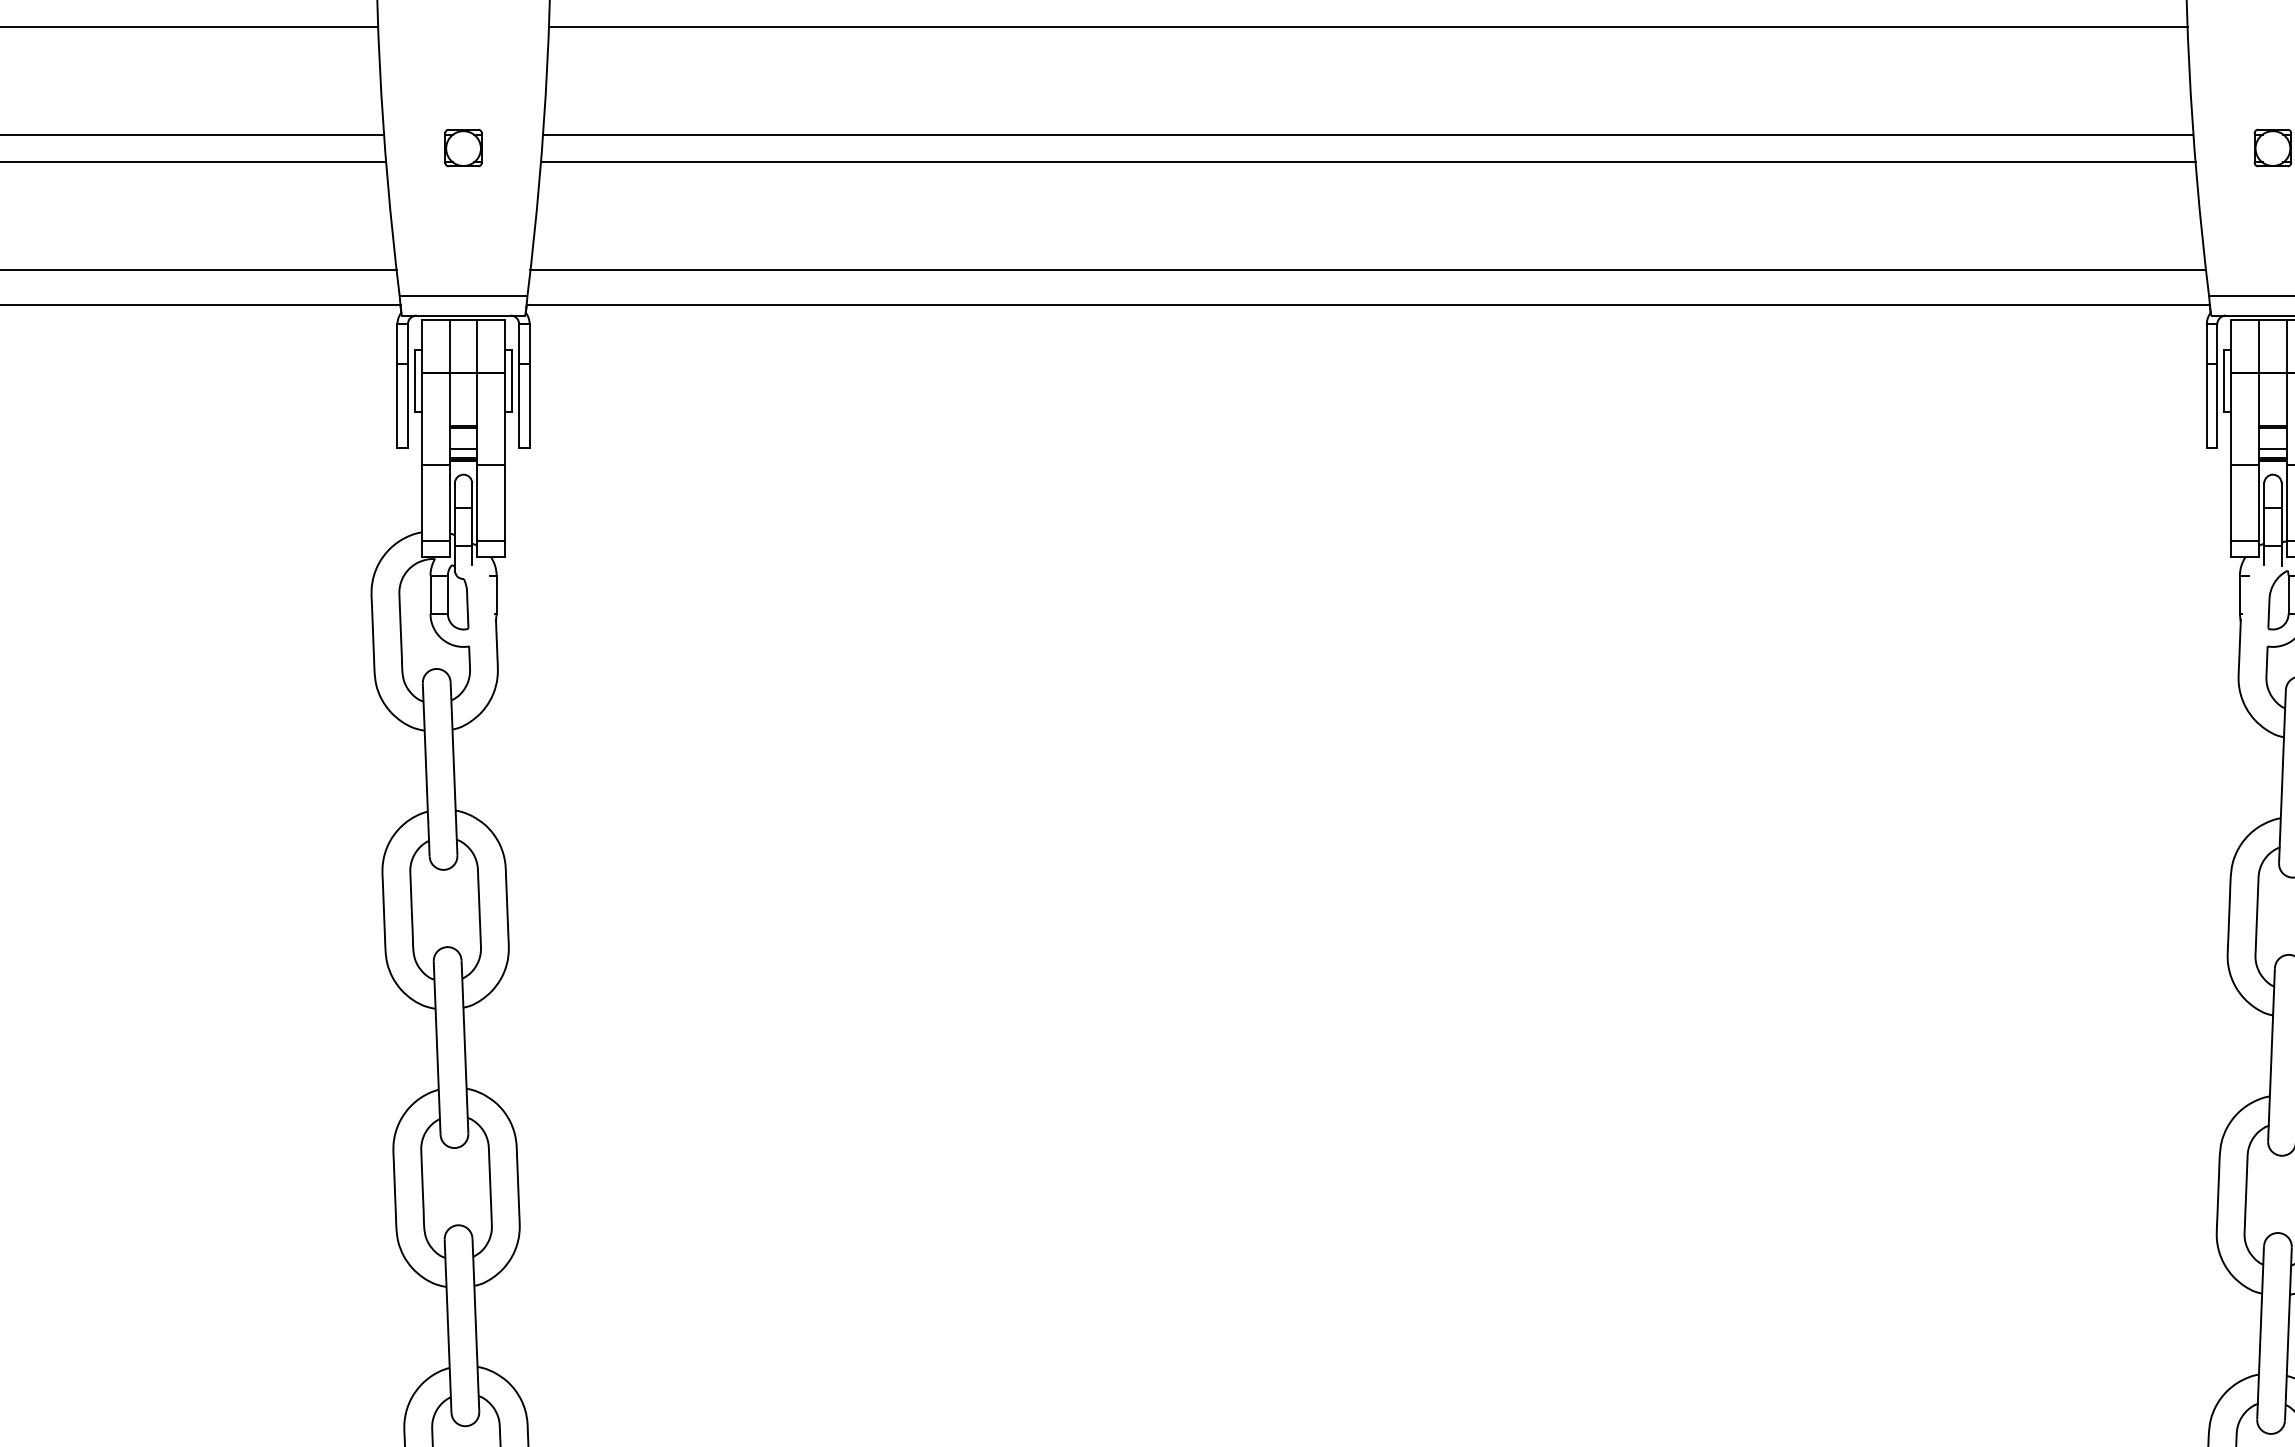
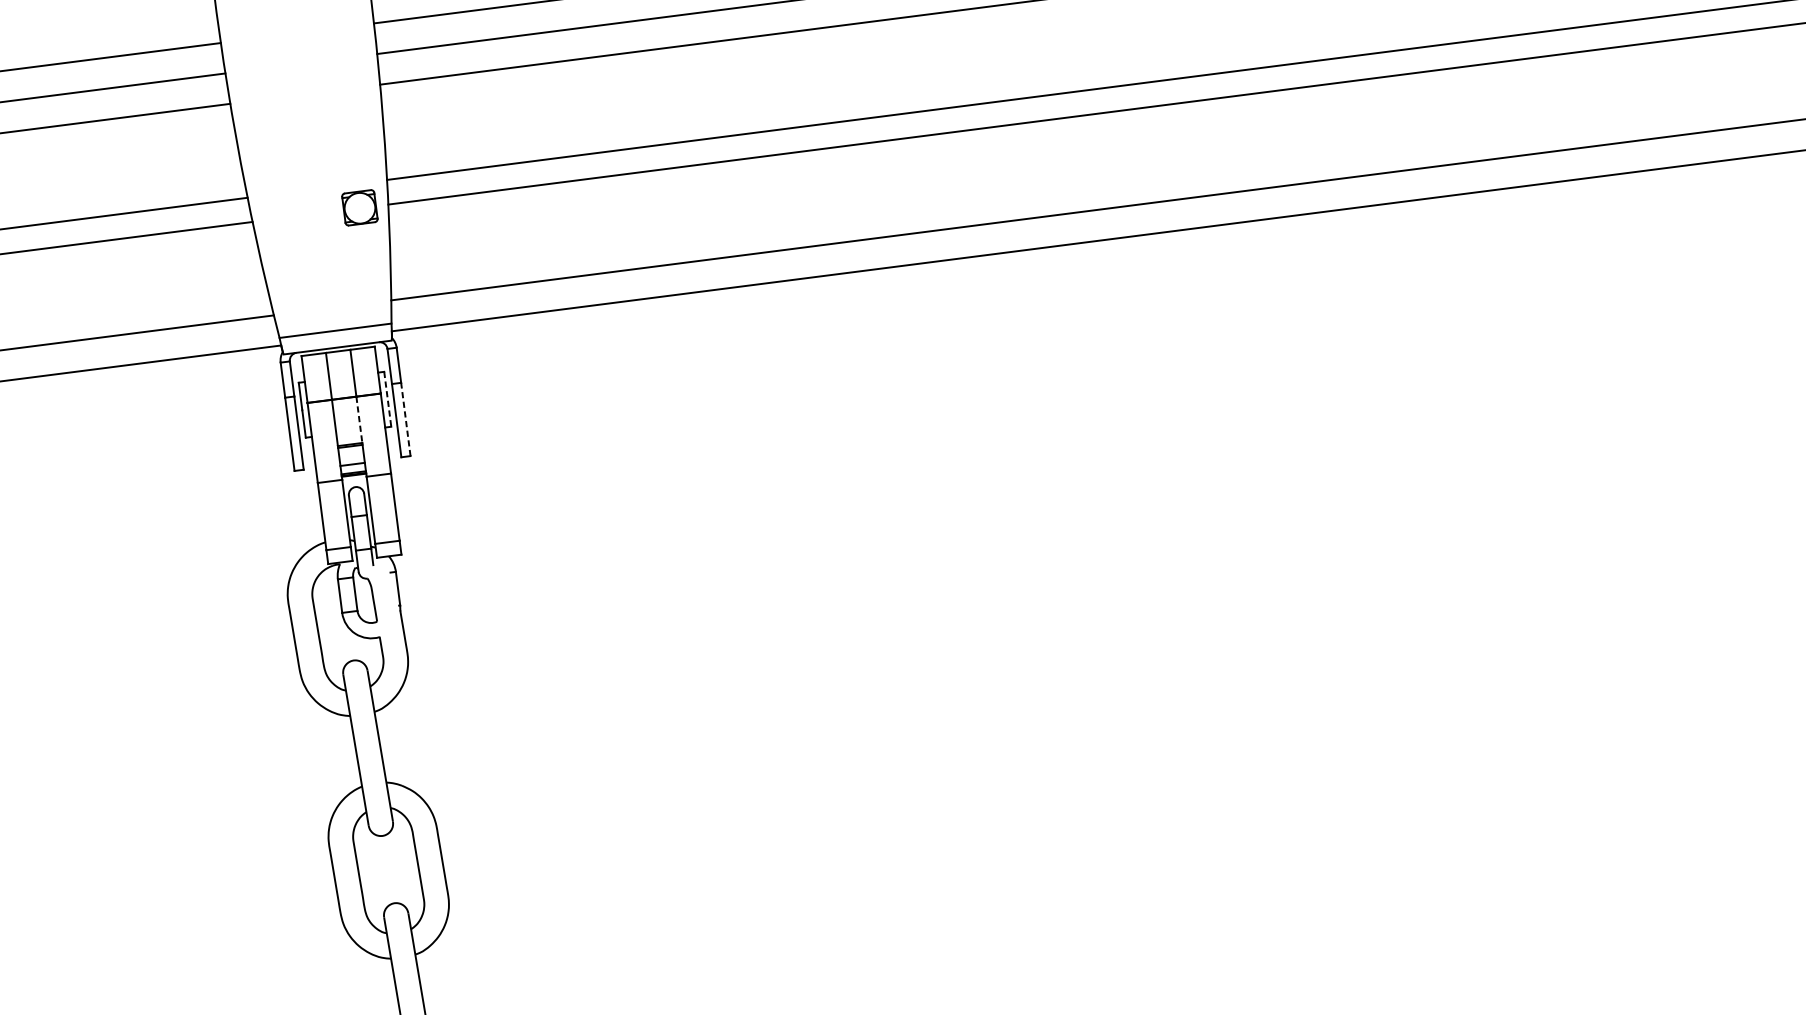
part: (463, 148) -> (359, 208), moved
line: (512, 381) -> (388, 399), solid -> dashed
line: (477, 400) -> (359, 420), solid -> dashed
line: (529, 406) -> (405, 419), solid -> dashed

